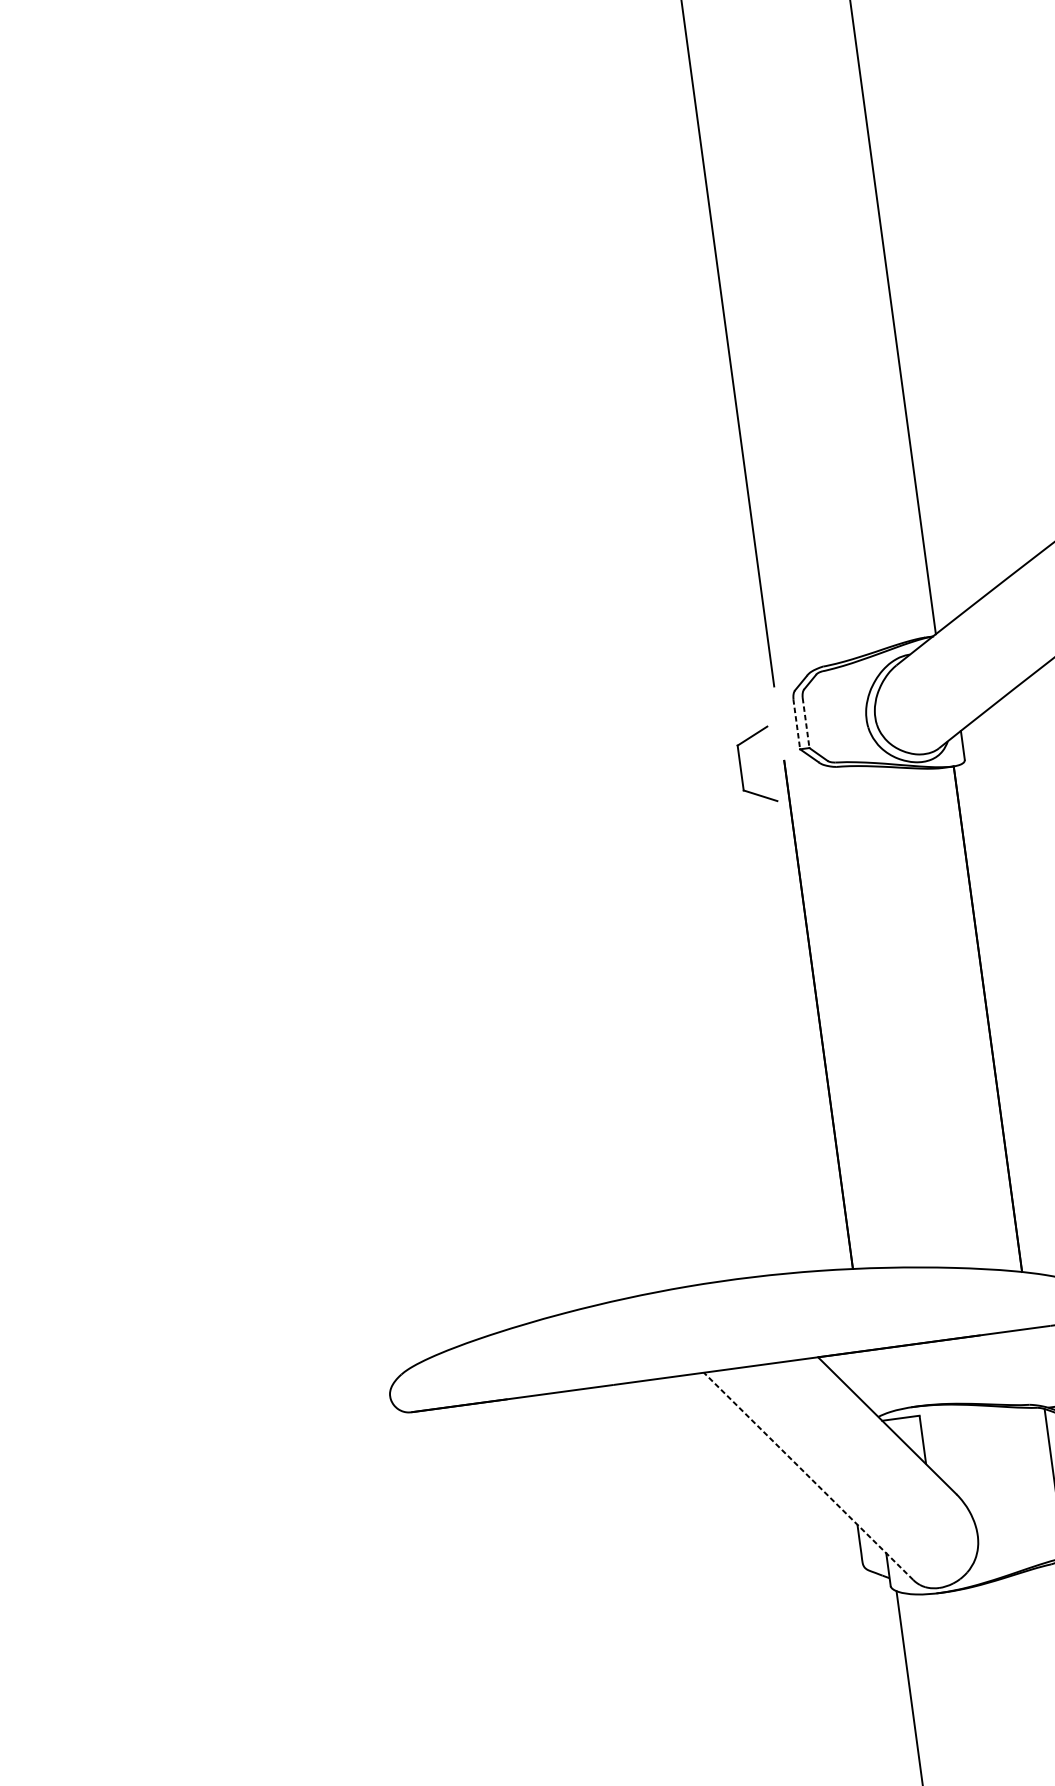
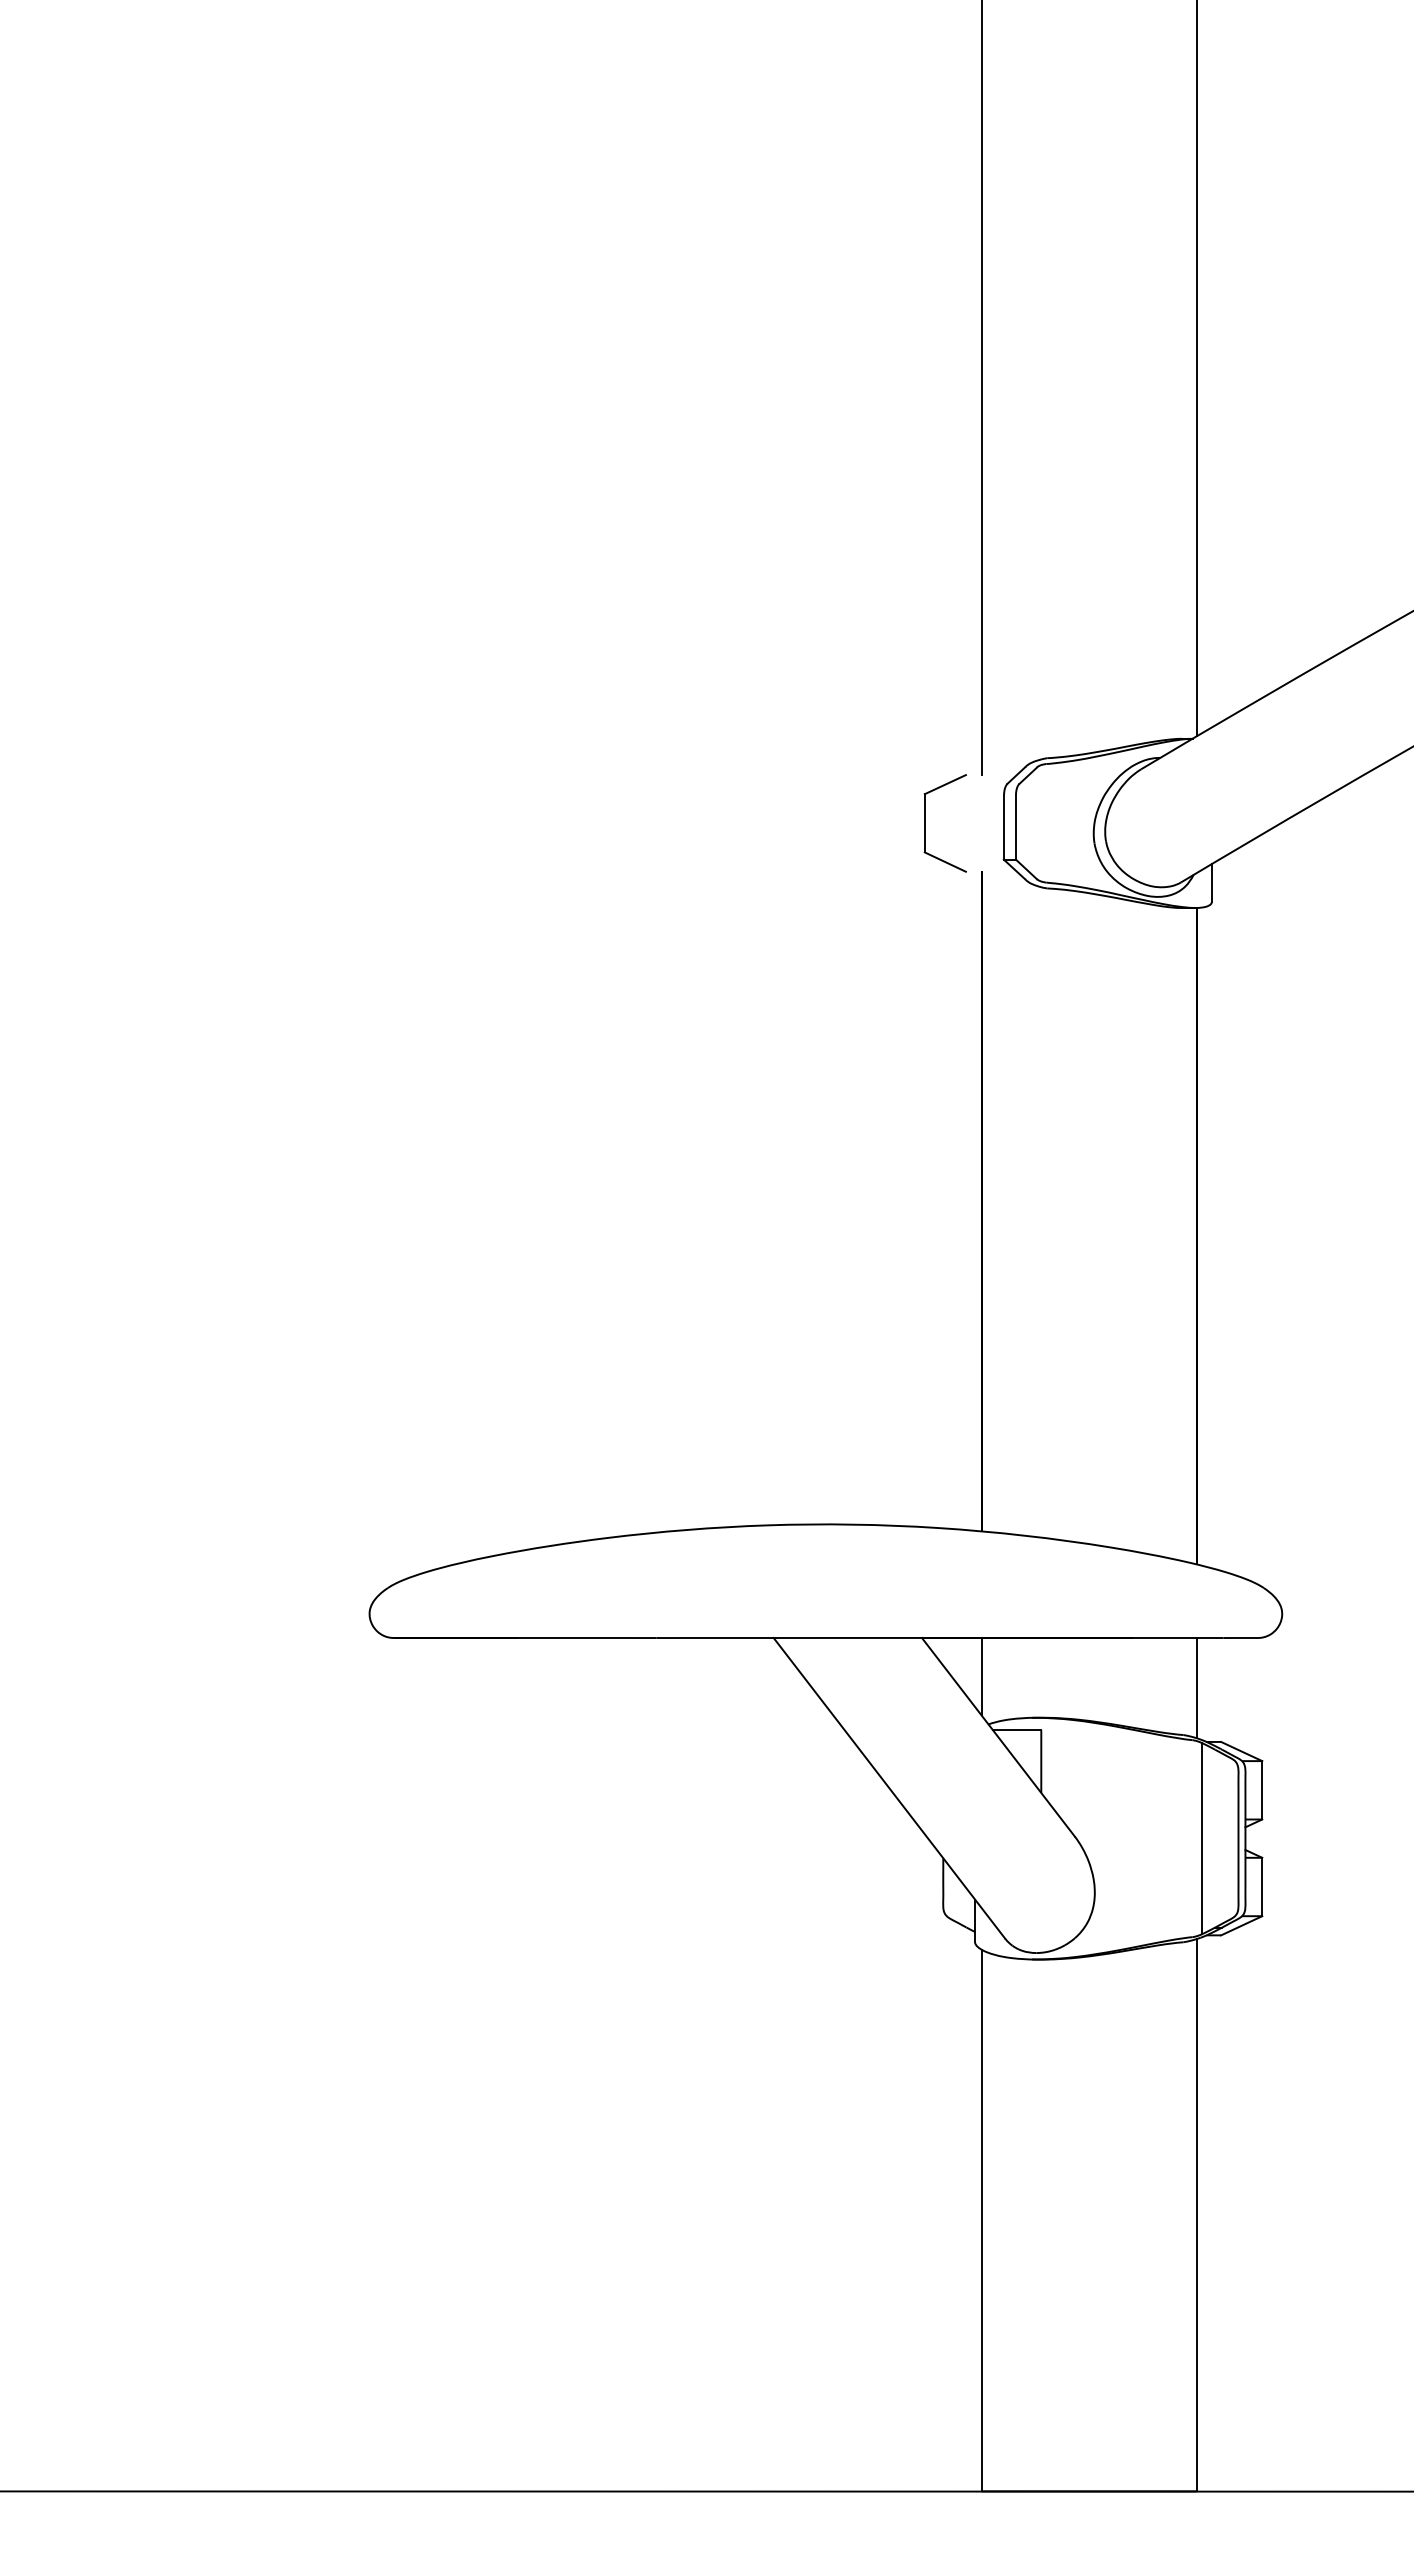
line: (805, 723) -> (1015, 827), dashed -> solid
line: (796, 724) -> (1003, 827), dashed -> solid
part: (741, 768) -> (925, 823), moved
line: (1034, 1366) -> (1196, 1687), added
line: (867, 1380) -> (981, 1676), added
line: (808, 1476) -> (889, 1788), dashed -> solid

